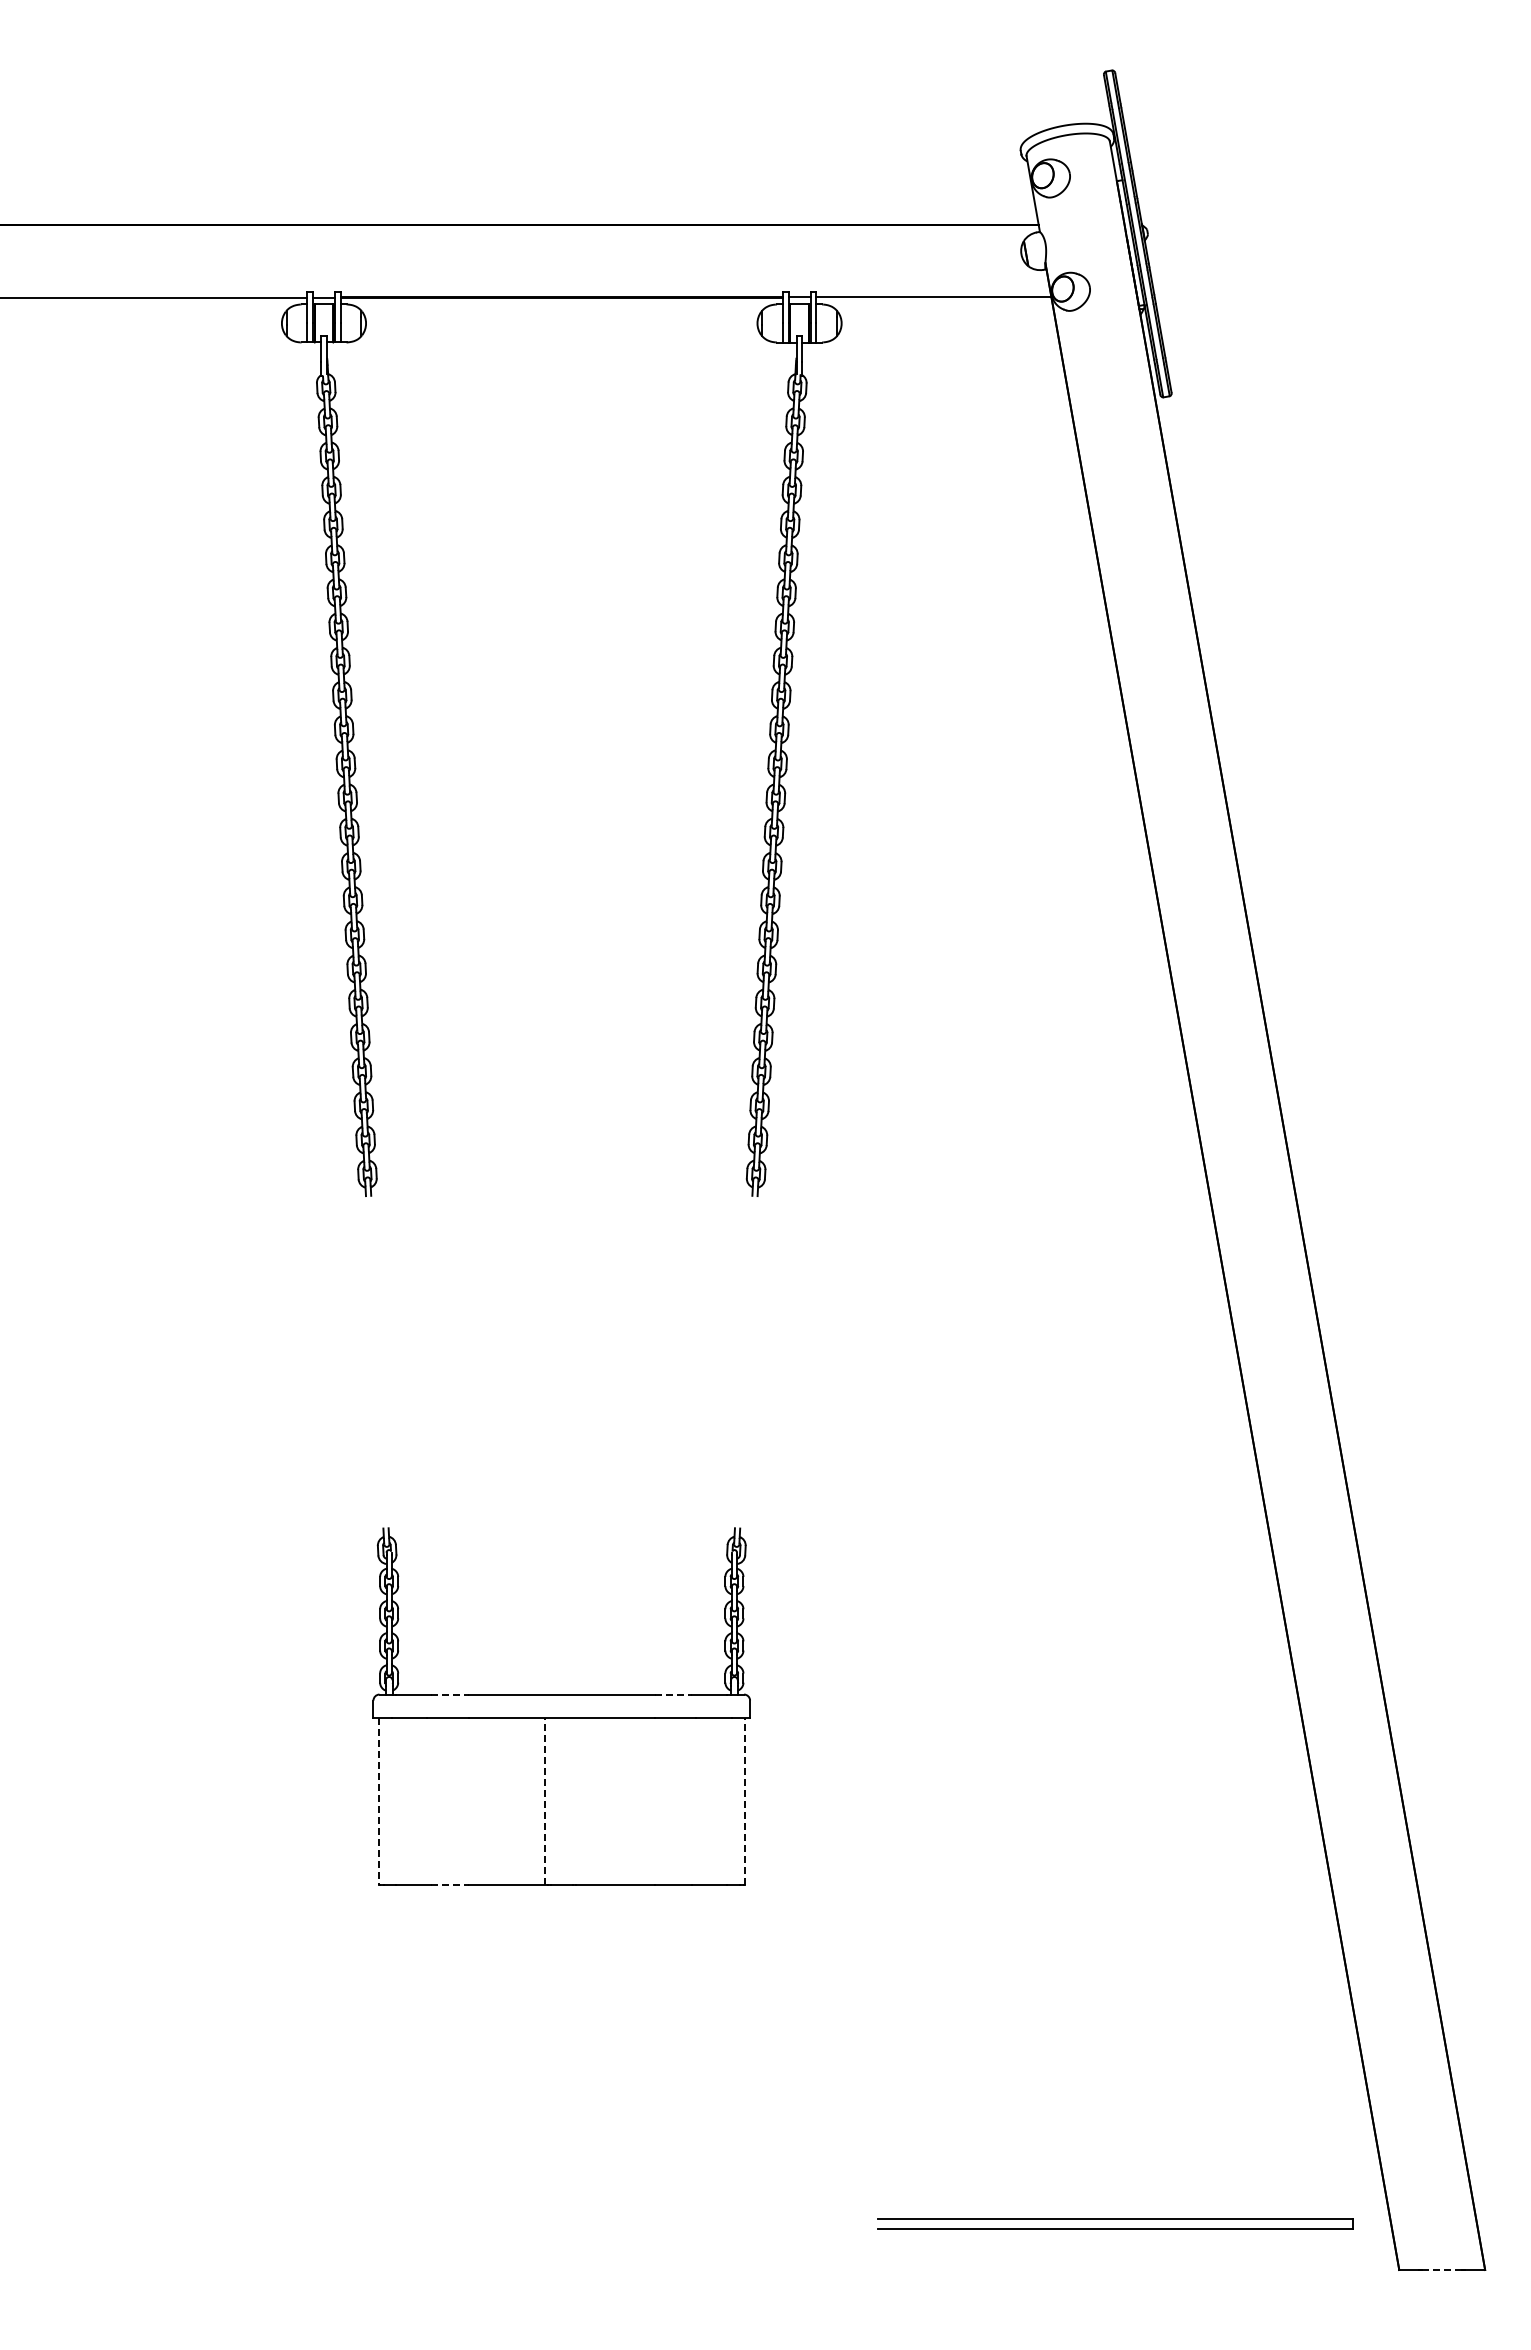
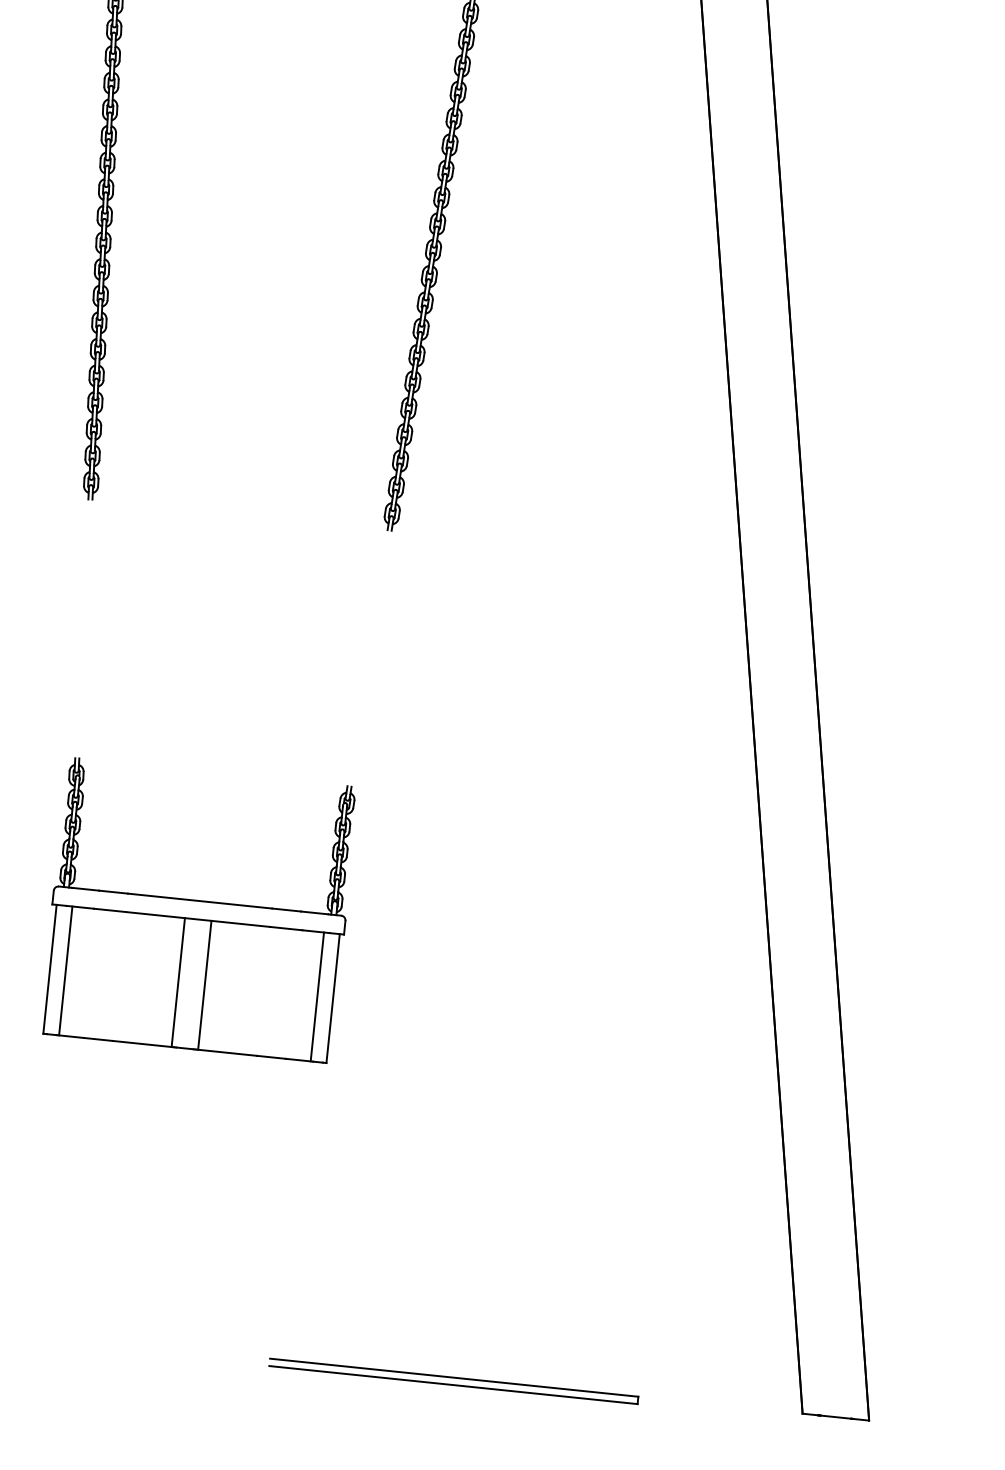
line: (450, 1694) -> (113, 892), dashed -> solid
line: (673, 1694) -> (286, 909), dashed -> solid
line: (399, 1801) -> (65, 970), added
line: (544, 1801) -> (178, 982), dashed -> solid
line: (578, 1801) -> (204, 985), added
line: (724, 1801) -> (317, 996), added
line: (744, 1801) -> (333, 998), dashed -> solid
line: (378, 1802) -> (49, 970), dashed -> solid
line: (450, 1884) -> (98, 1039), dashed -> solid
part: (1115, 2223) -> (453, 1381), moved
line: (1442, 2270) -> (836, 1417), dashed -> solid

